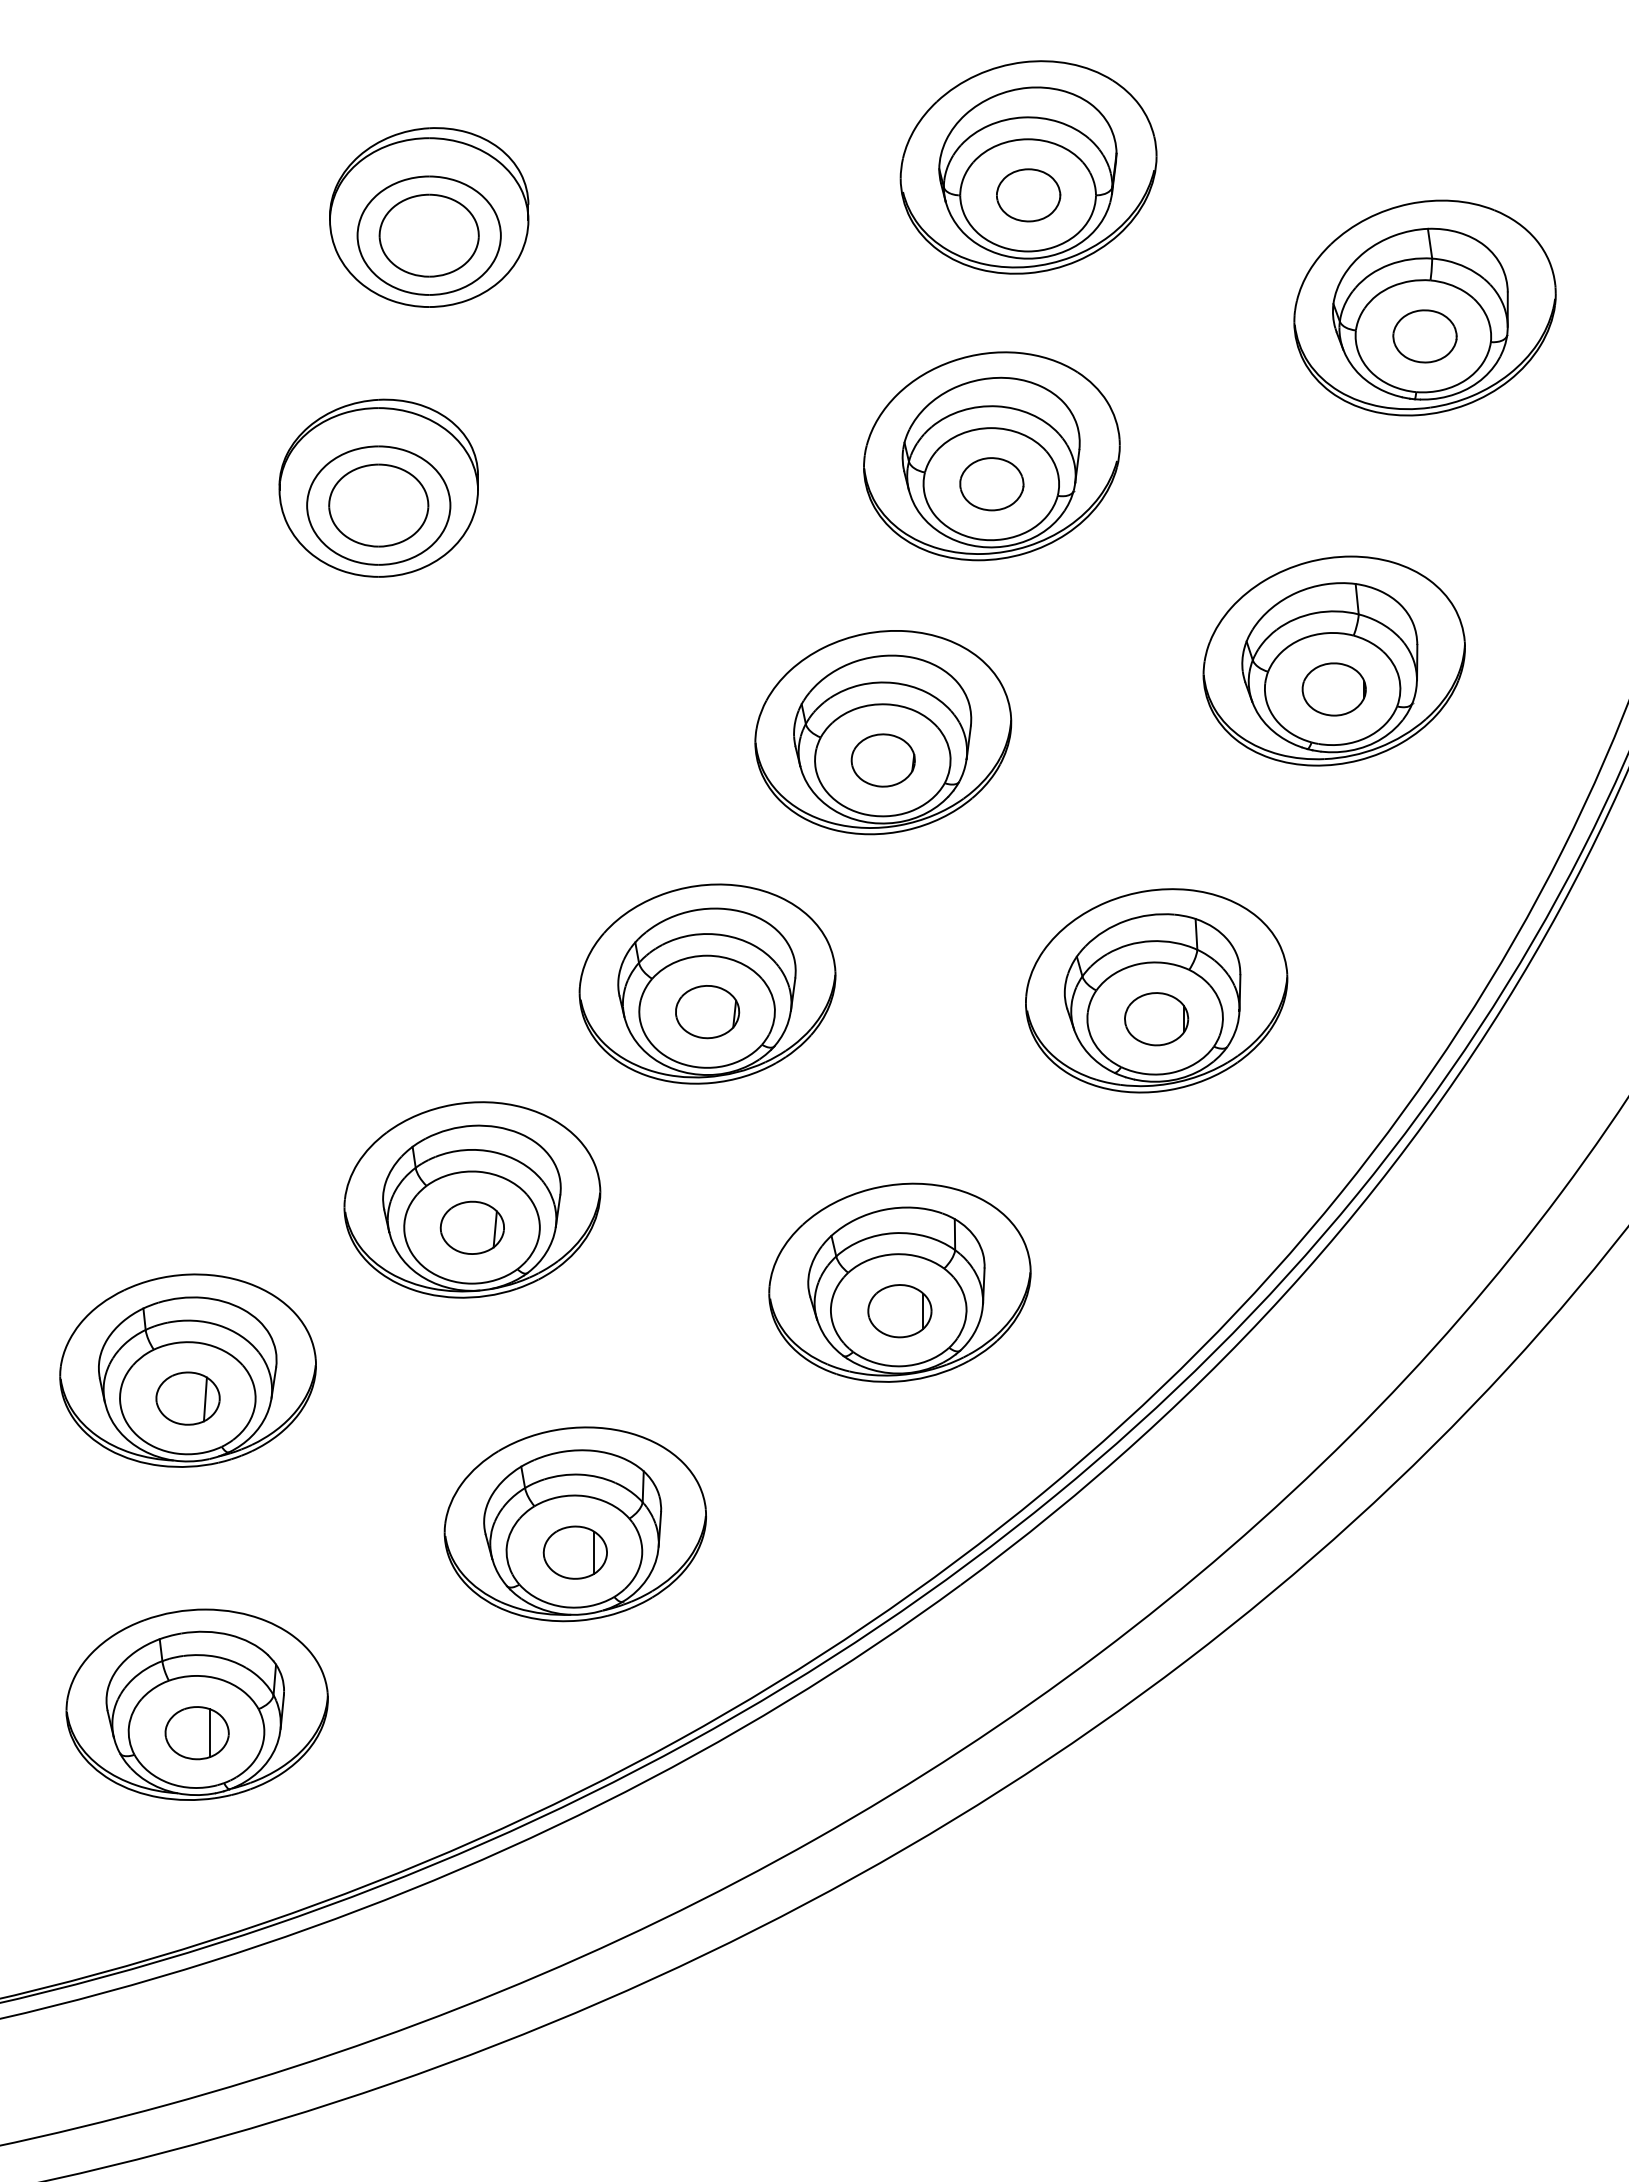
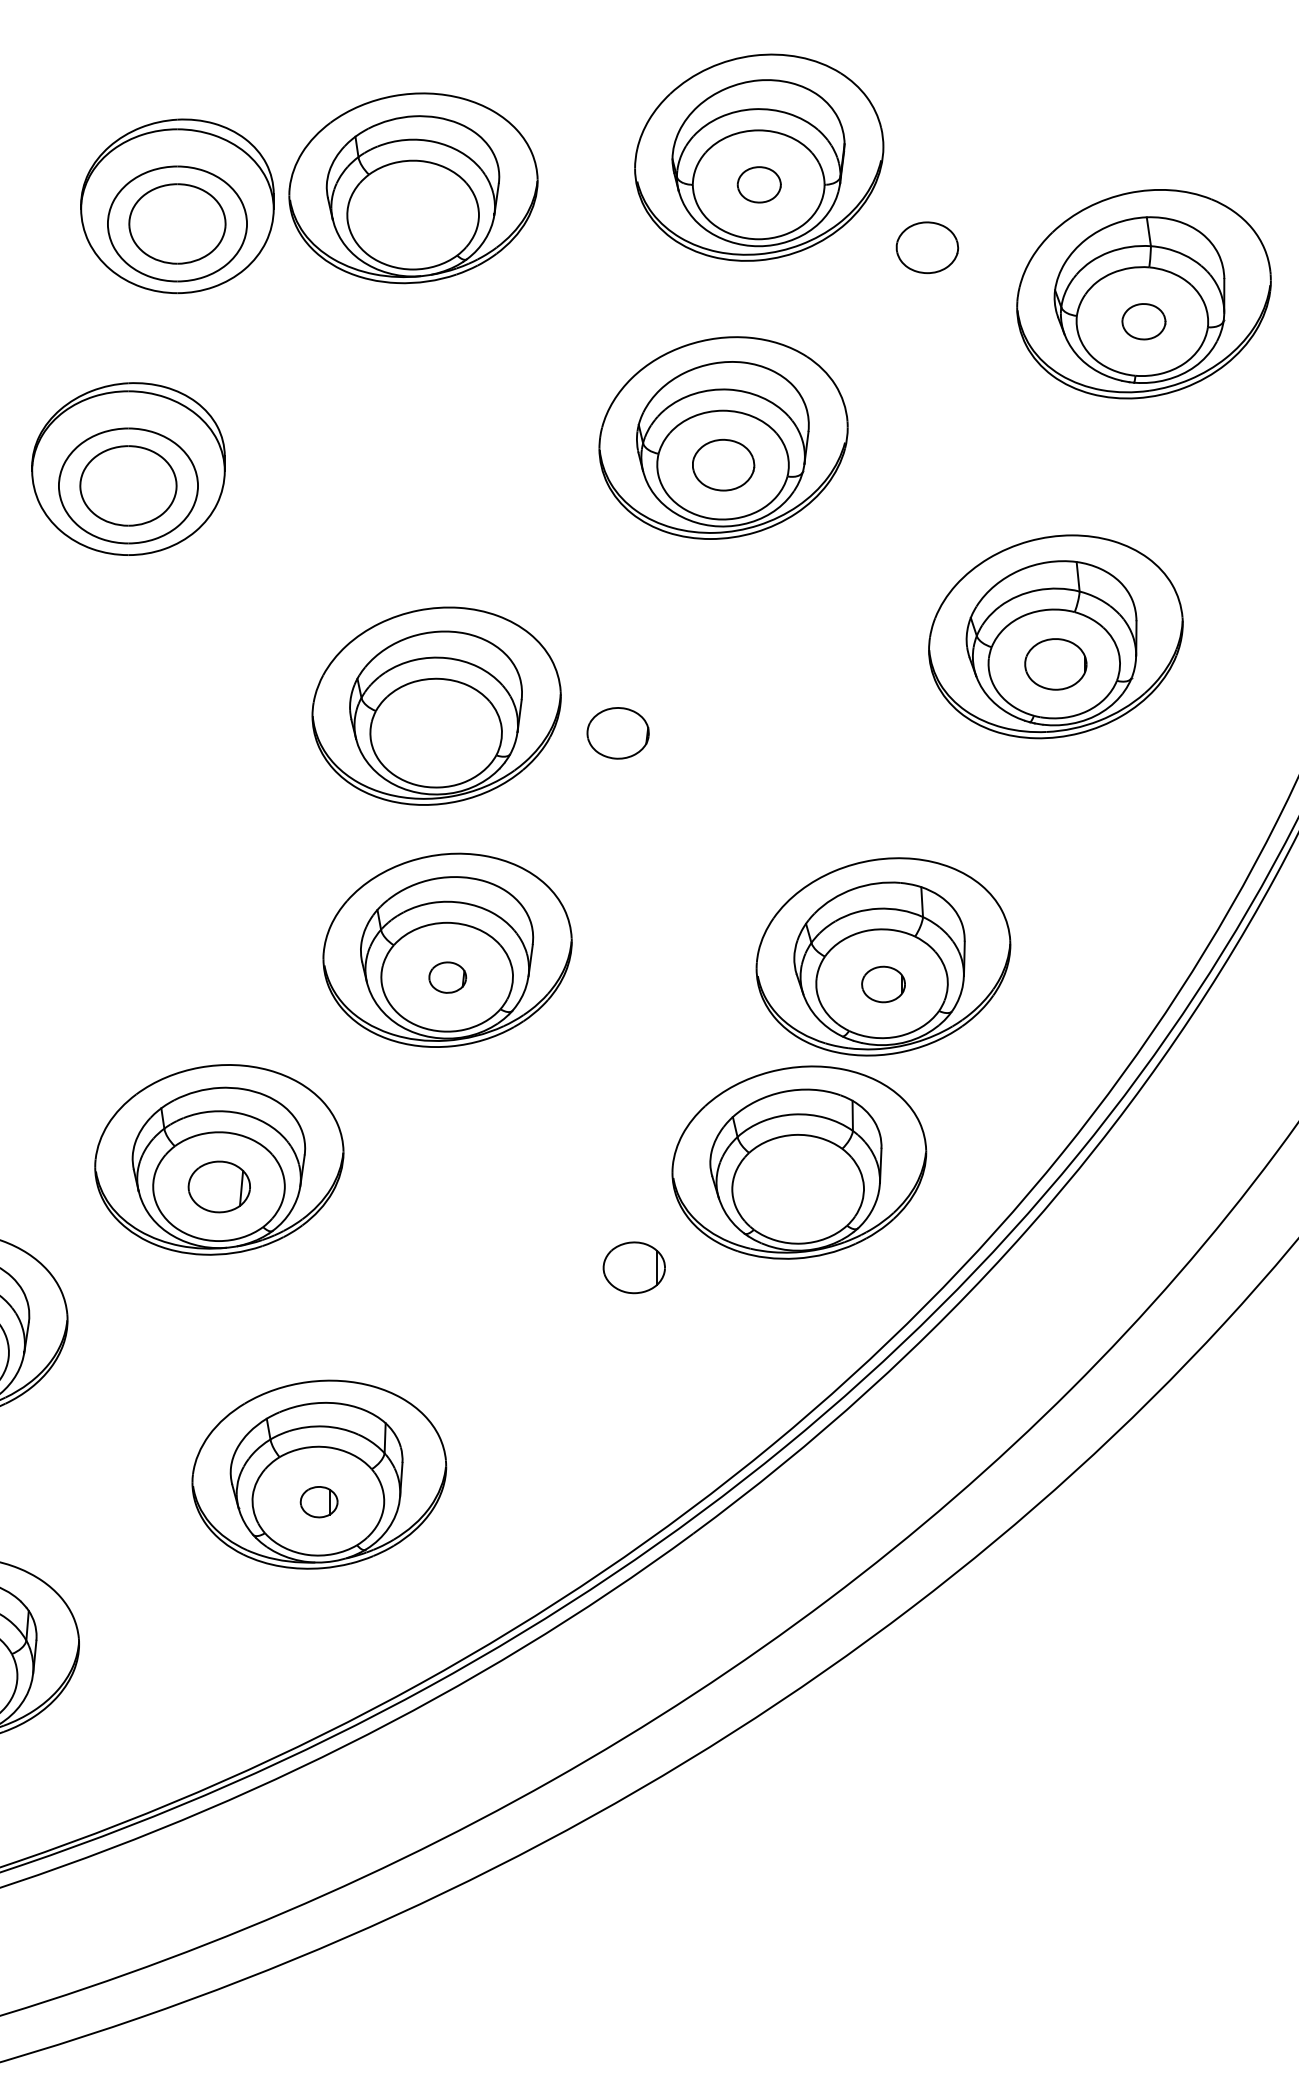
part: (1028, 195) -> (759, 184), size x0.7
part: (672, 198) -> (413, 187), added
part: (1201, 260) -> (927, 248), added
part: (1424, 336) -> (1143, 321), size x0.7
part: (883, 732) -> (436, 706), moved
part: (707, 1012) -> (447, 977), size x0.6
part: (1156, 1019) -> (883, 984), size x0.7
part: (899, 1282) -> (798, 1162), moved
part: (574, 1552) -> (318, 1502), size x0.6

